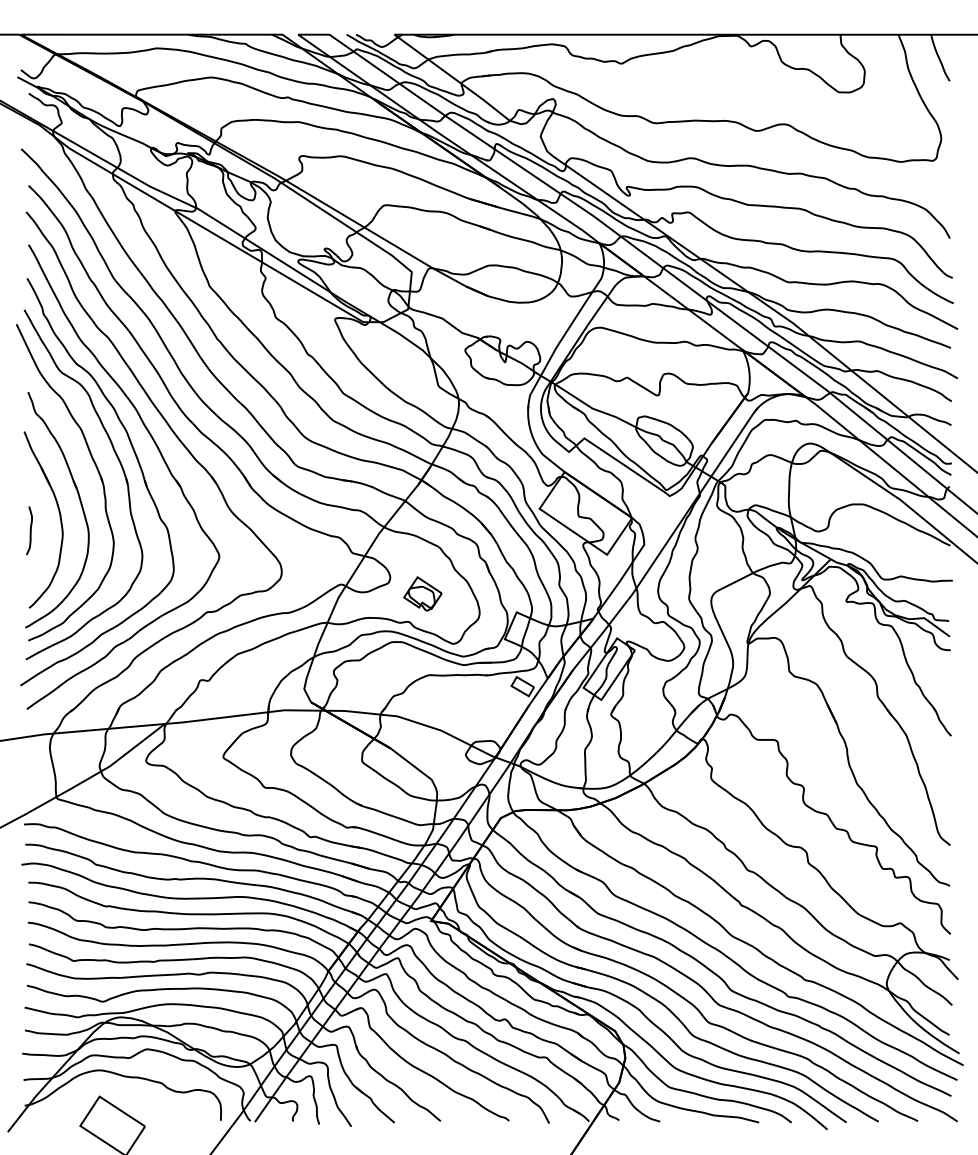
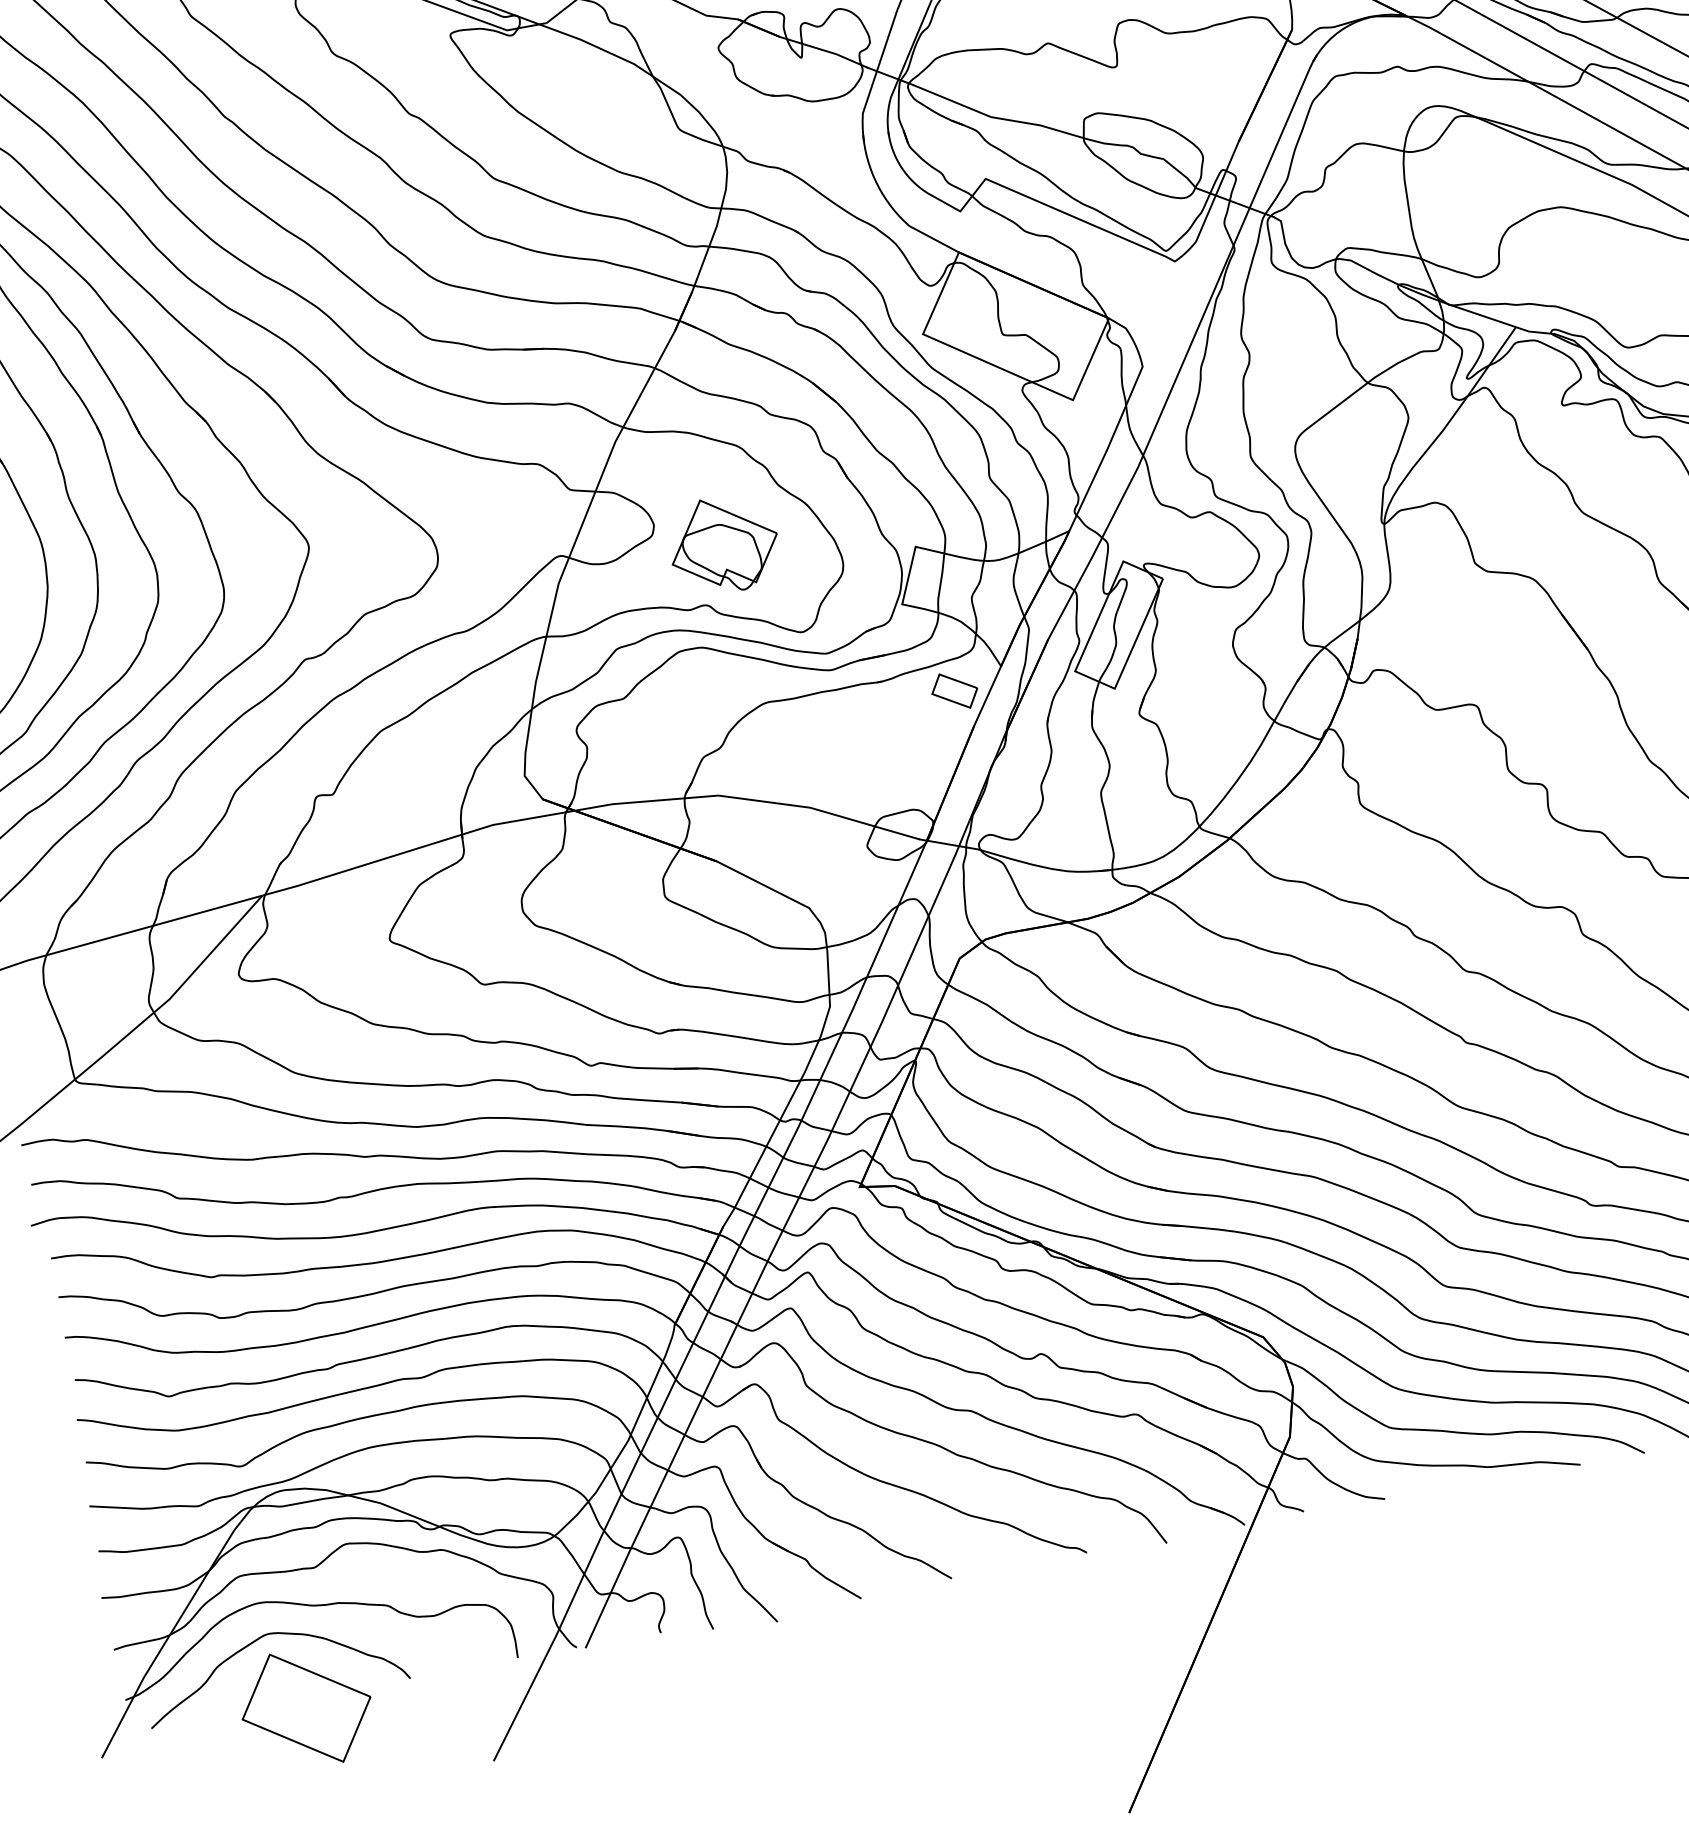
part: (422, 593) -> (722, 544), size x1.43
curve: (94, 1089) -> (257, 1642), added

